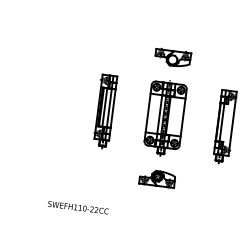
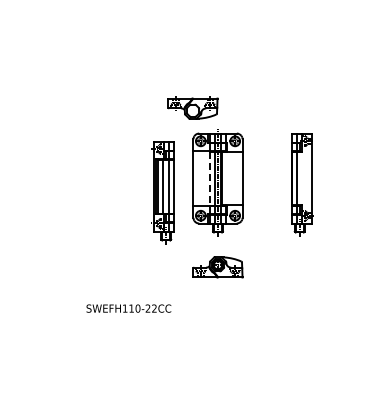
part: (172, 57) -> (192, 107), moved
part: (104, 111) -> (162, 192), moved
line: (159, 114) -> (209, 178), solid -> dashed
text: (78, 207) -> (128, 308), moved

